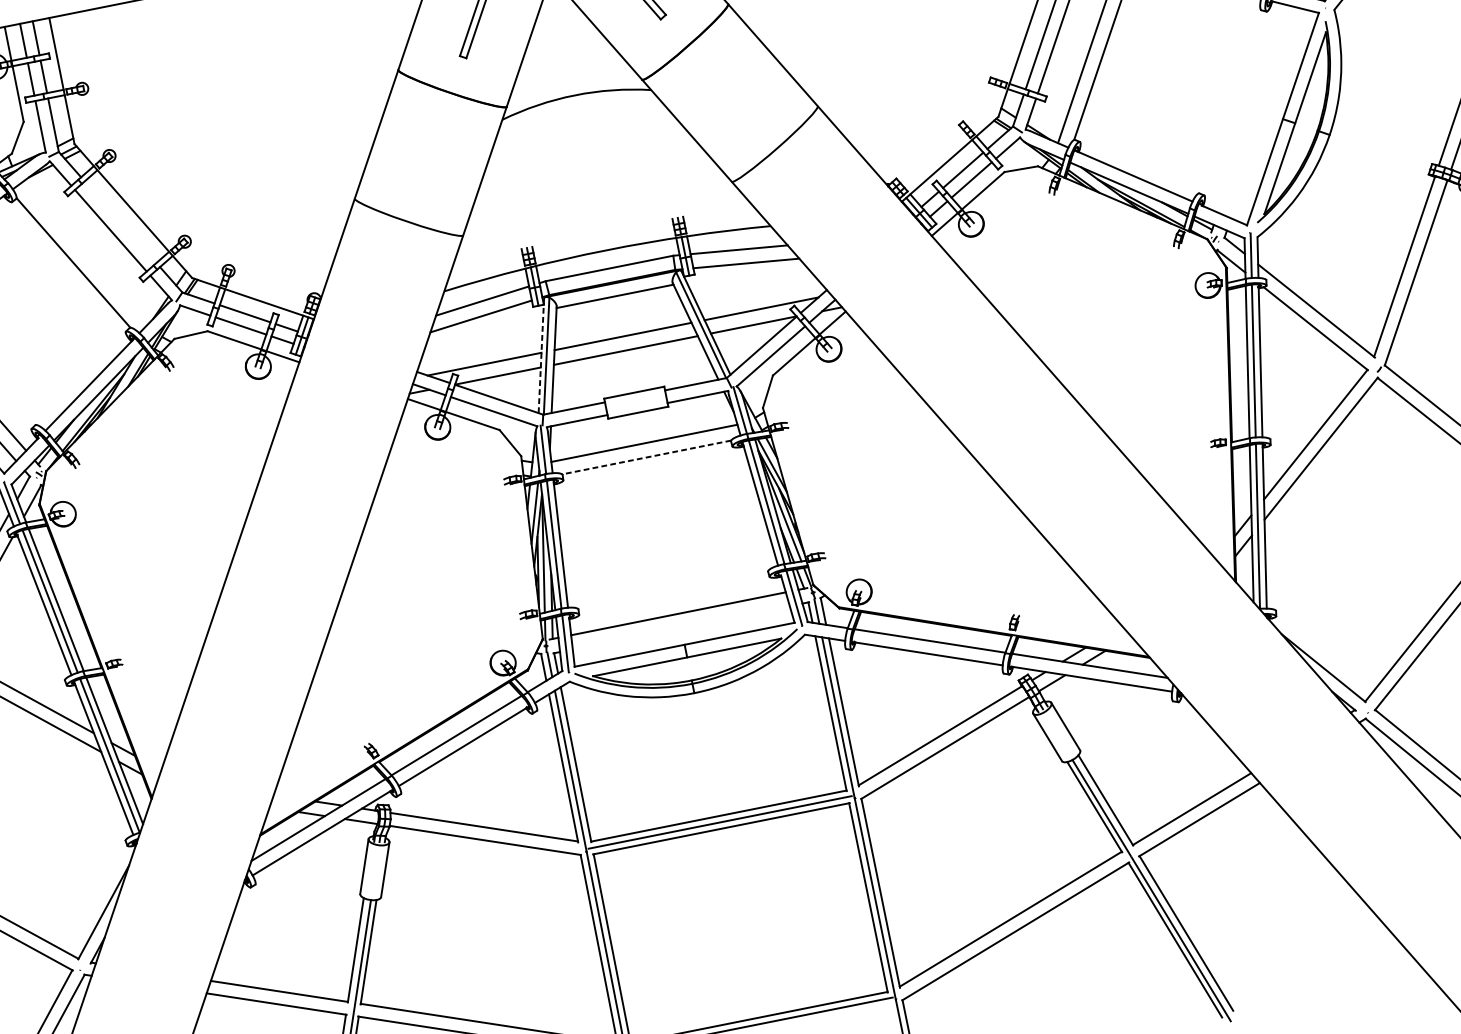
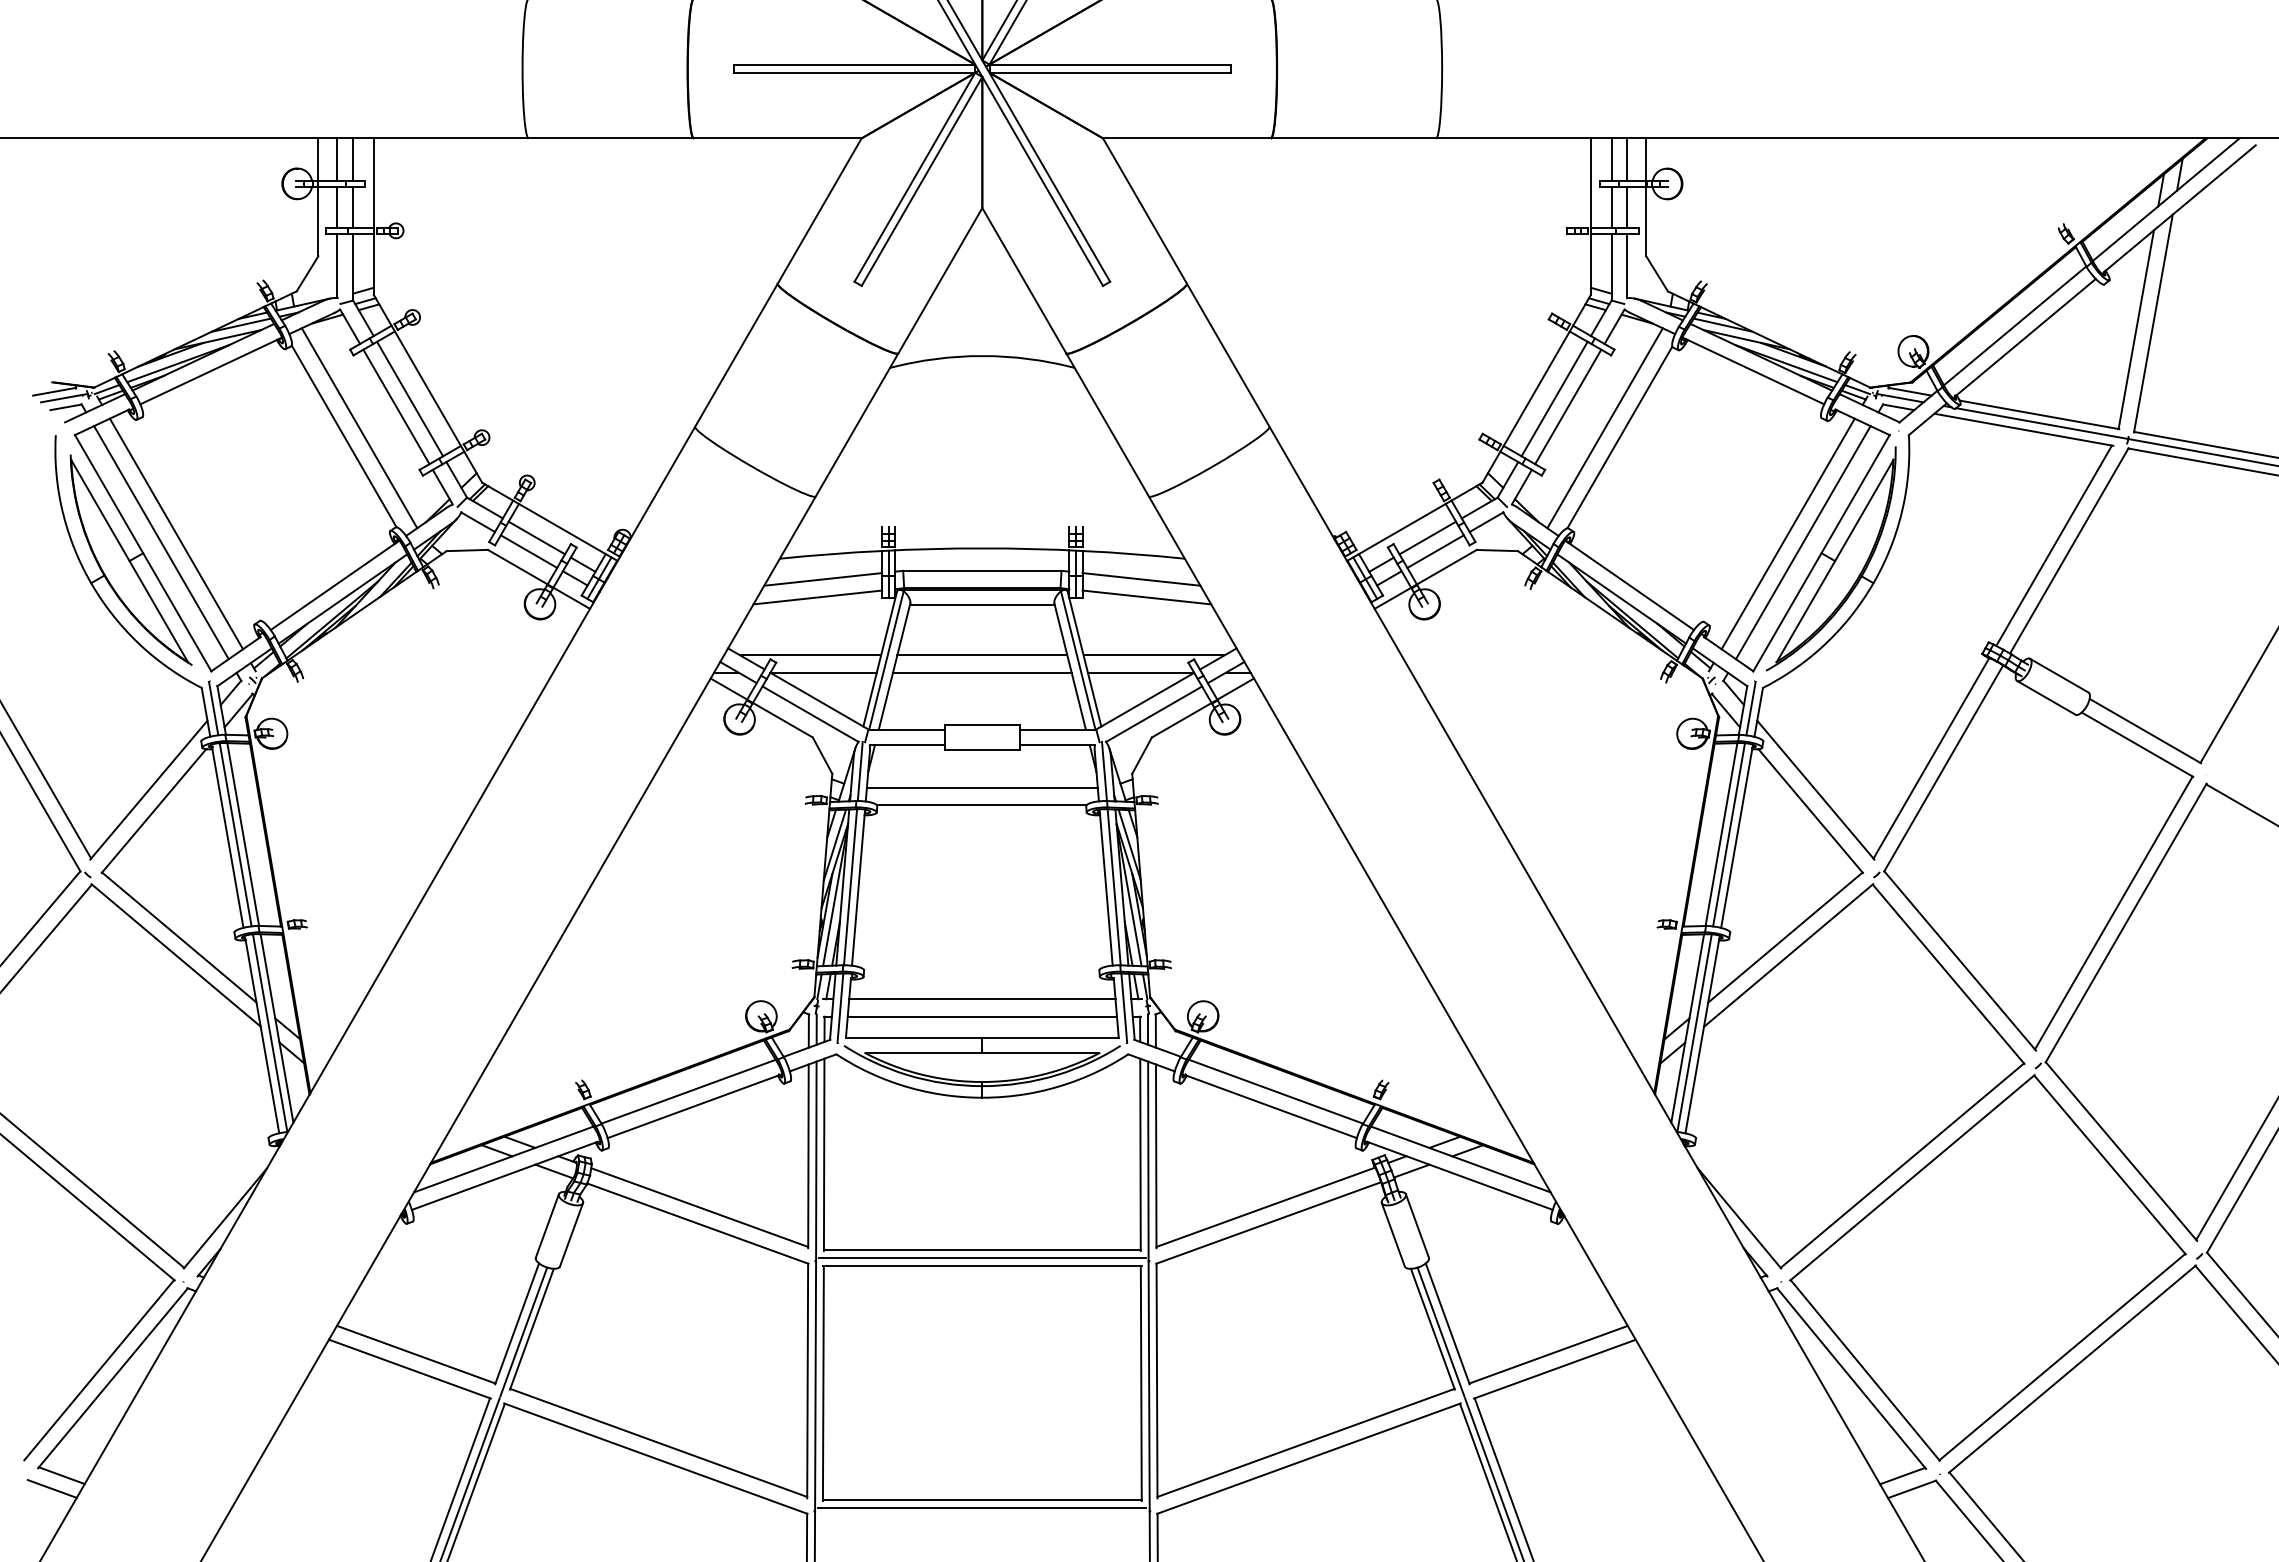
line: (1252, 108) -> (1787, 533), added
line: (1265, 113) -> (1802, 542), added
line: (120, 221) -> (410, 398), added
line: (84, 254) -> (359, 428), added
line: (541, 356) -> (880, 659), dashed -> solid
line: (646, 457) -> (981, 805), dashed -> solid
line: (680, 627) -> (981, 1016), added

